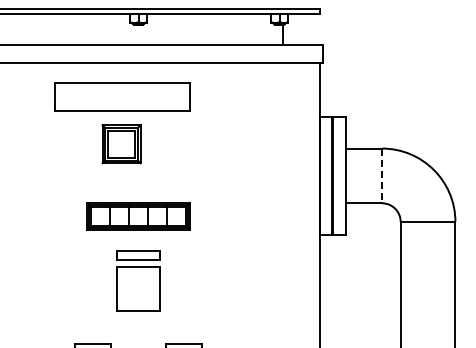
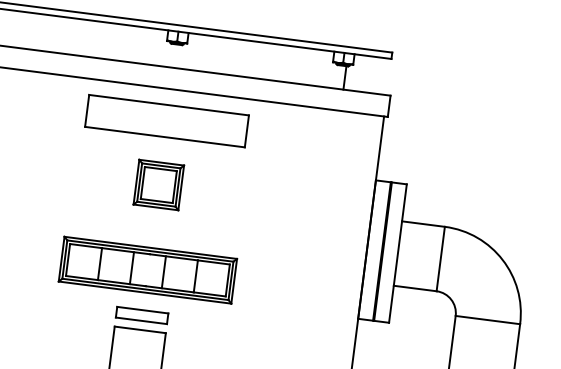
part: (122, 96) -> (167, 120), moved
part: (121, 144) -> (158, 185), moved
line: (382, 176) -> (441, 259), dashed -> solid
part: (138, 216) -> (147, 270), size x1.43

